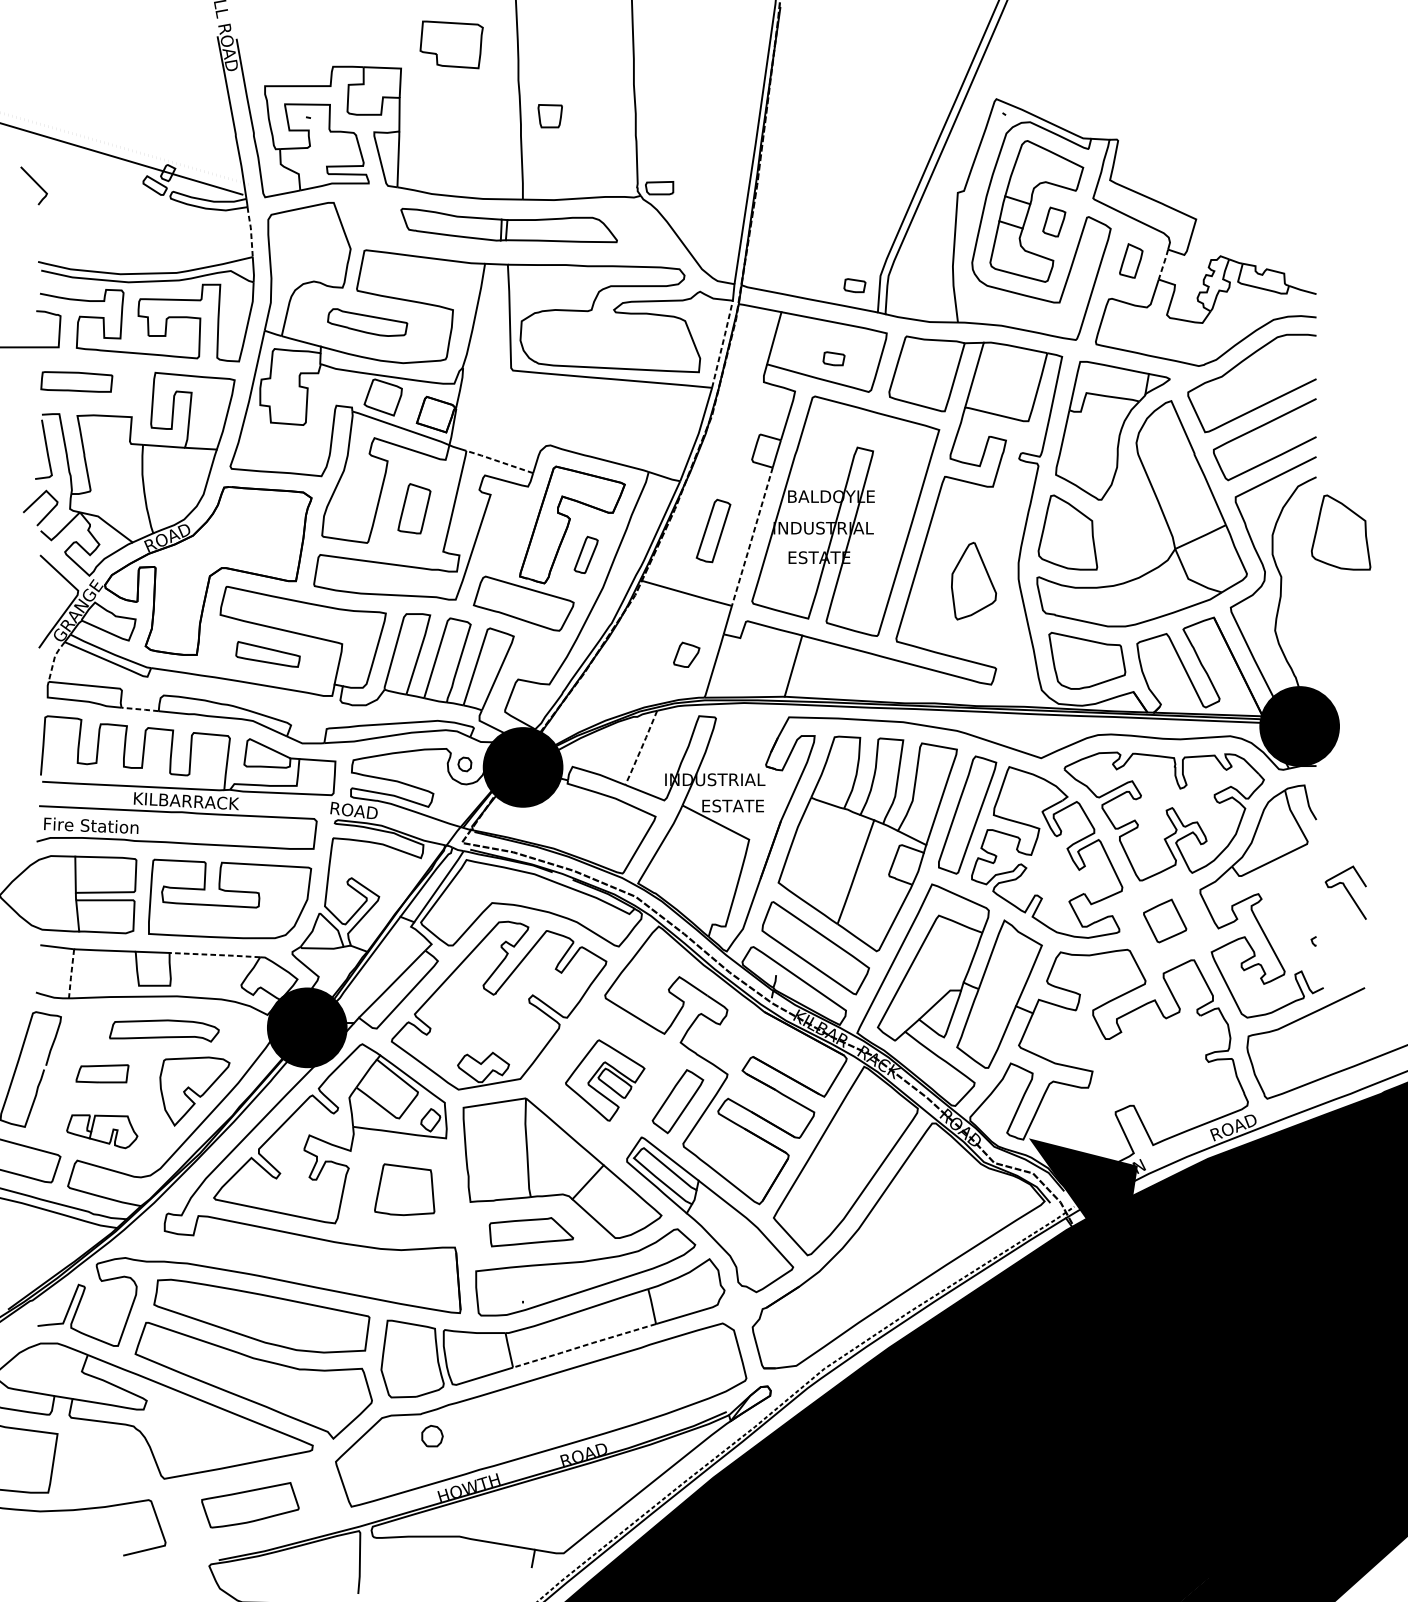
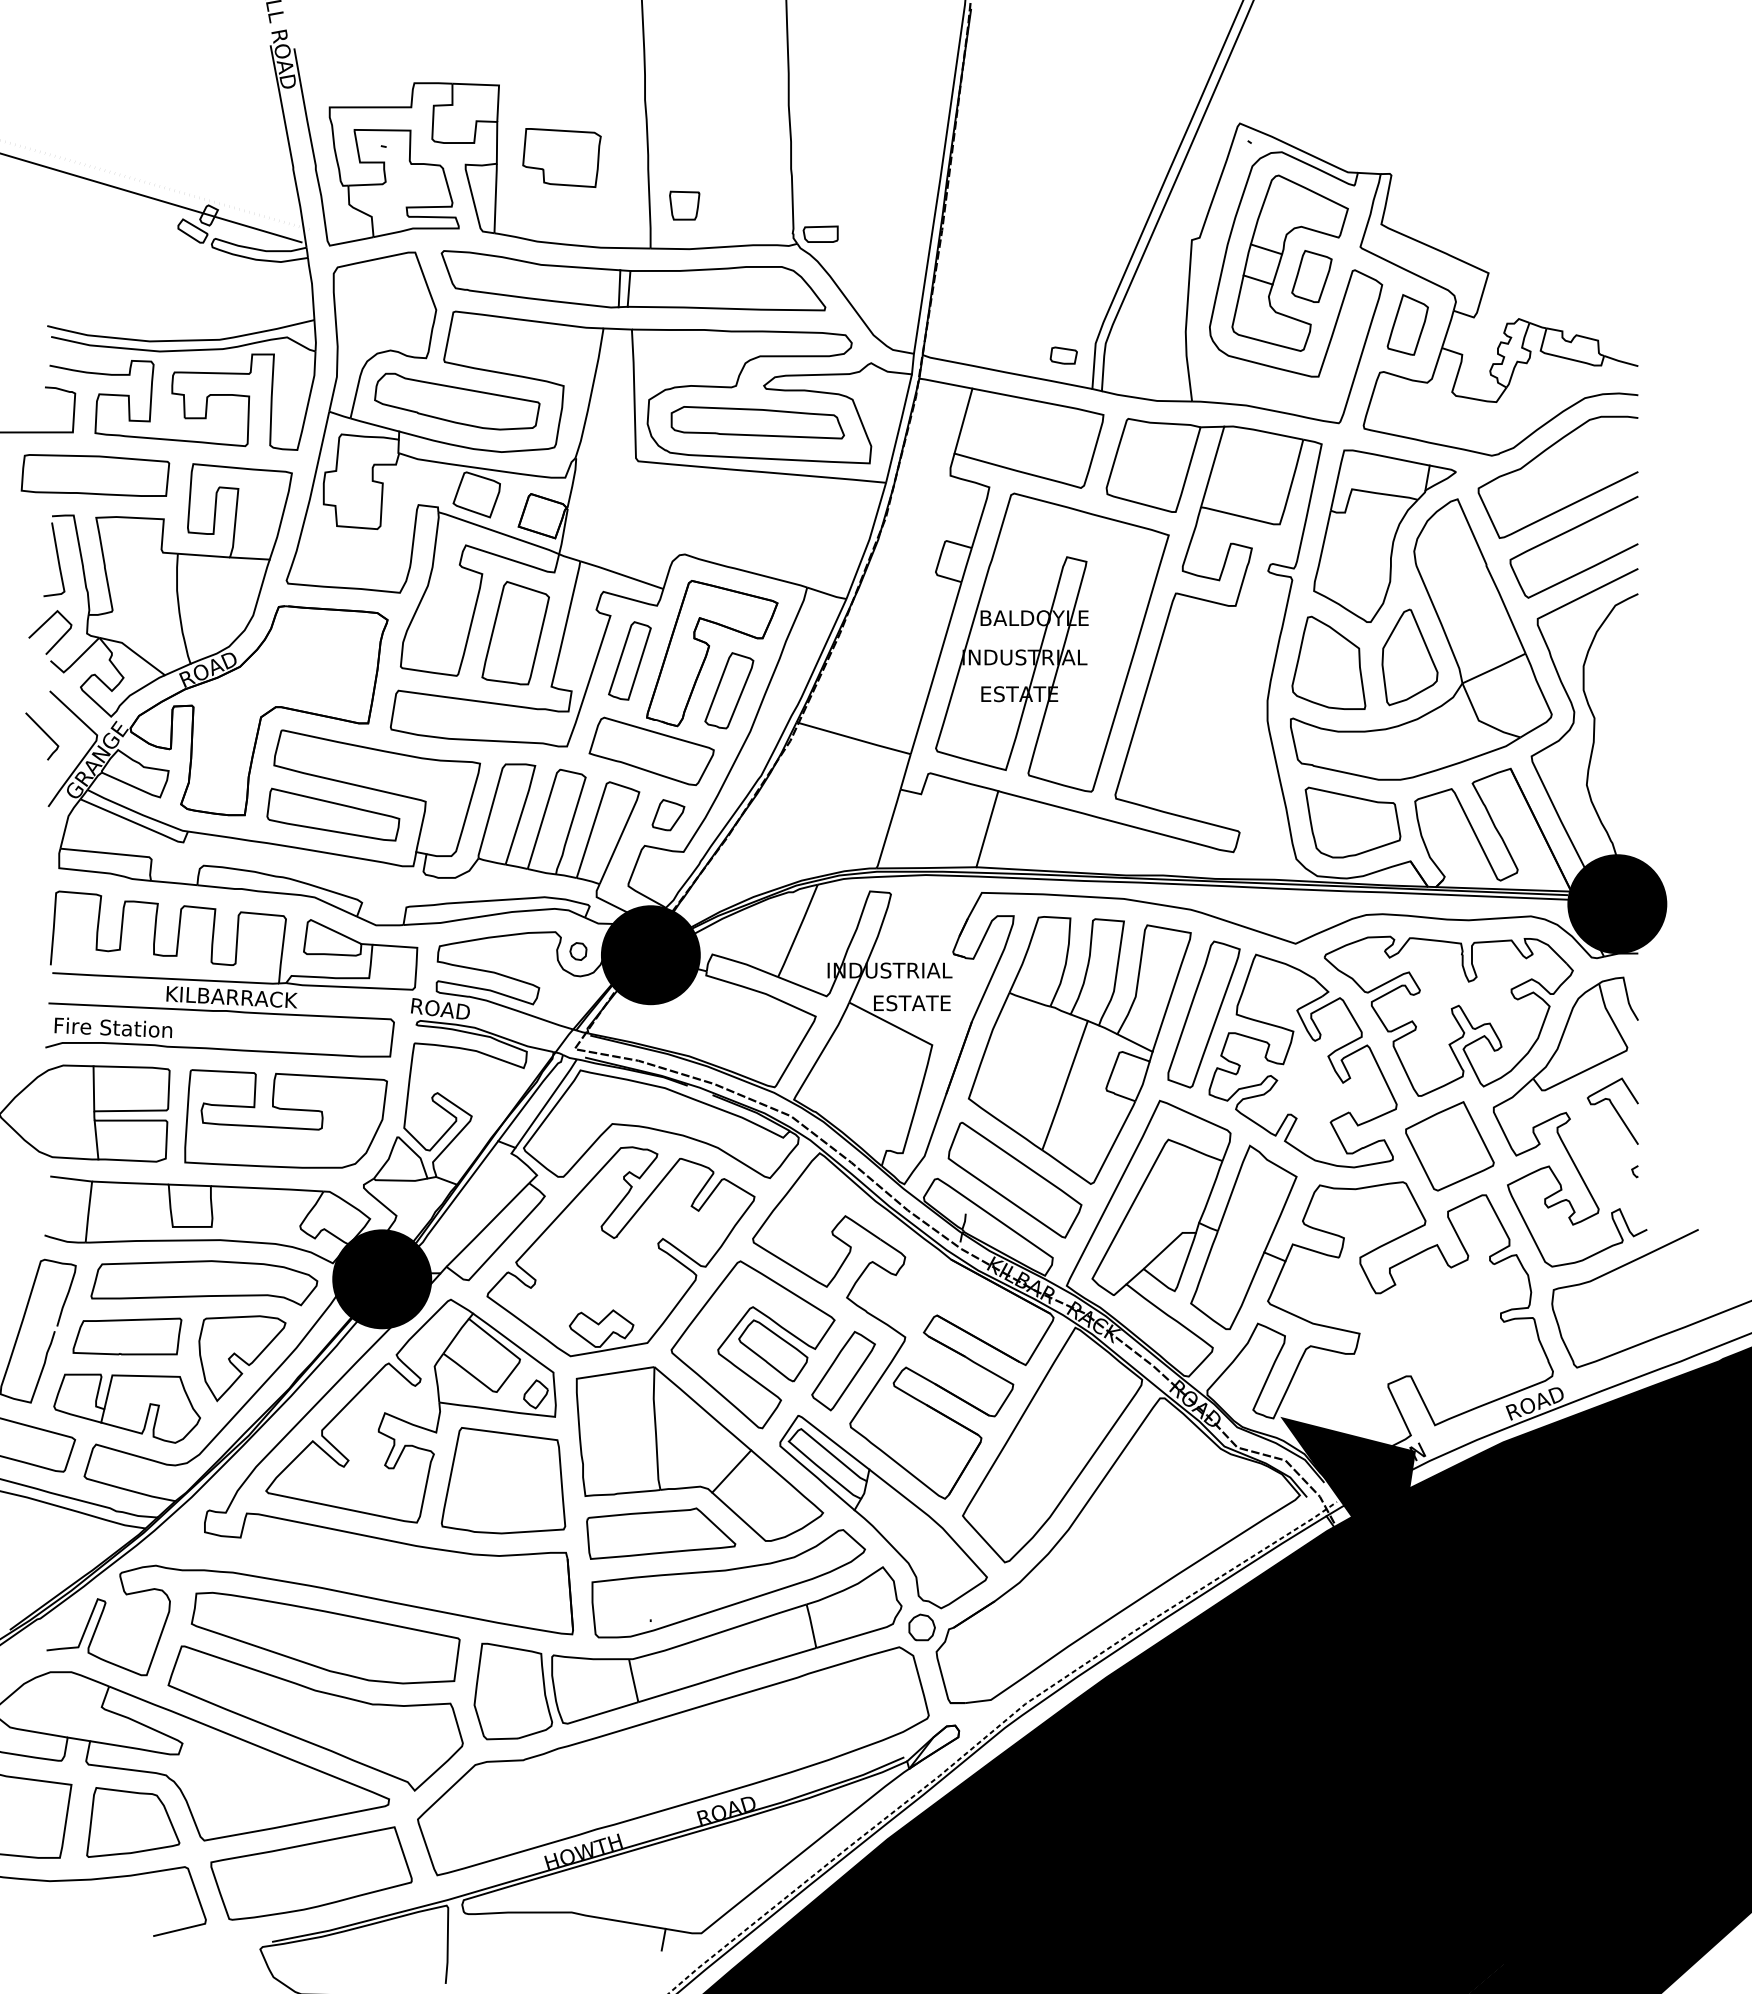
part: (451, 44) -> (561, 157), moved
part: (550, 116) -> (684, 205), moved
line: (35, 183) -> (44, 733), moved
part: (1053, 222) -> (1311, 276), size x1.43
part: (509, 225) -> (633, 280), size x1.43
line: (251, 230) -> (312, 287), dashed -> solid
part: (1131, 260) -> (1407, 324), size x1.43
line: (1164, 264) -> (1448, 329), dashed -> solid
part: (367, 322) -> (457, 401), size x1.67
part: (608, 339) -> (757, 422), added
line: (722, 343) -> (899, 427), dashed -> solid
part: (833, 358) -> (1037, 446), removed
part: (76, 381) -> (95, 475), size x1.67
line: (499, 461) -> (621, 574), dashed -> solid
part: (414, 508) -> (515, 633), size x1.67
part: (713, 530) -> (629, 660), moved
part: (1340, 532) -> (1668, 662), removed
line: (752, 537) -> (936, 669), dashed -> solid
part: (586, 554) -> (729, 690), size x1.67
part: (973, 581) -> (1409, 657), moved
part: (268, 654) -> (333, 814), size x1.67
part: (686, 655) -> (668, 815), moved
line: (54, 659) -> (67, 820), dashed -> solid
line: (140, 709) -> (174, 883), dashed -> solid
line: (641, 748) -> (798, 931), dashed -> solid
curve: (1346, 890) -> (1613, 1108), moved
part: (1164, 921) -> (1449, 1146), size x1.67
line: (215, 954) -> (267, 1188), dashed -> solid
line: (71, 974) -> (88, 1213), dashed -> solid
part: (164, 1031) -> (204, 1283), size x1.67
part: (102, 1073) -> (127, 1336), size x1.67
part: (604, 1080) -> (752, 1344), size x1.67
part: (101, 1131) -> (126, 1408), size x1.67
part: (404, 1189) -> (503, 1480), size x1.67
part: (531, 1232) -> (661, 1533), size x1.43
line: (584, 1345) -> (727, 1674), dashed -> solid
part: (432, 1436) -> (921, 1627), moved
part: (107, 1464) -> (133, 1822), added
part: (250, 1505) -> (311, 1873), size x1.67

